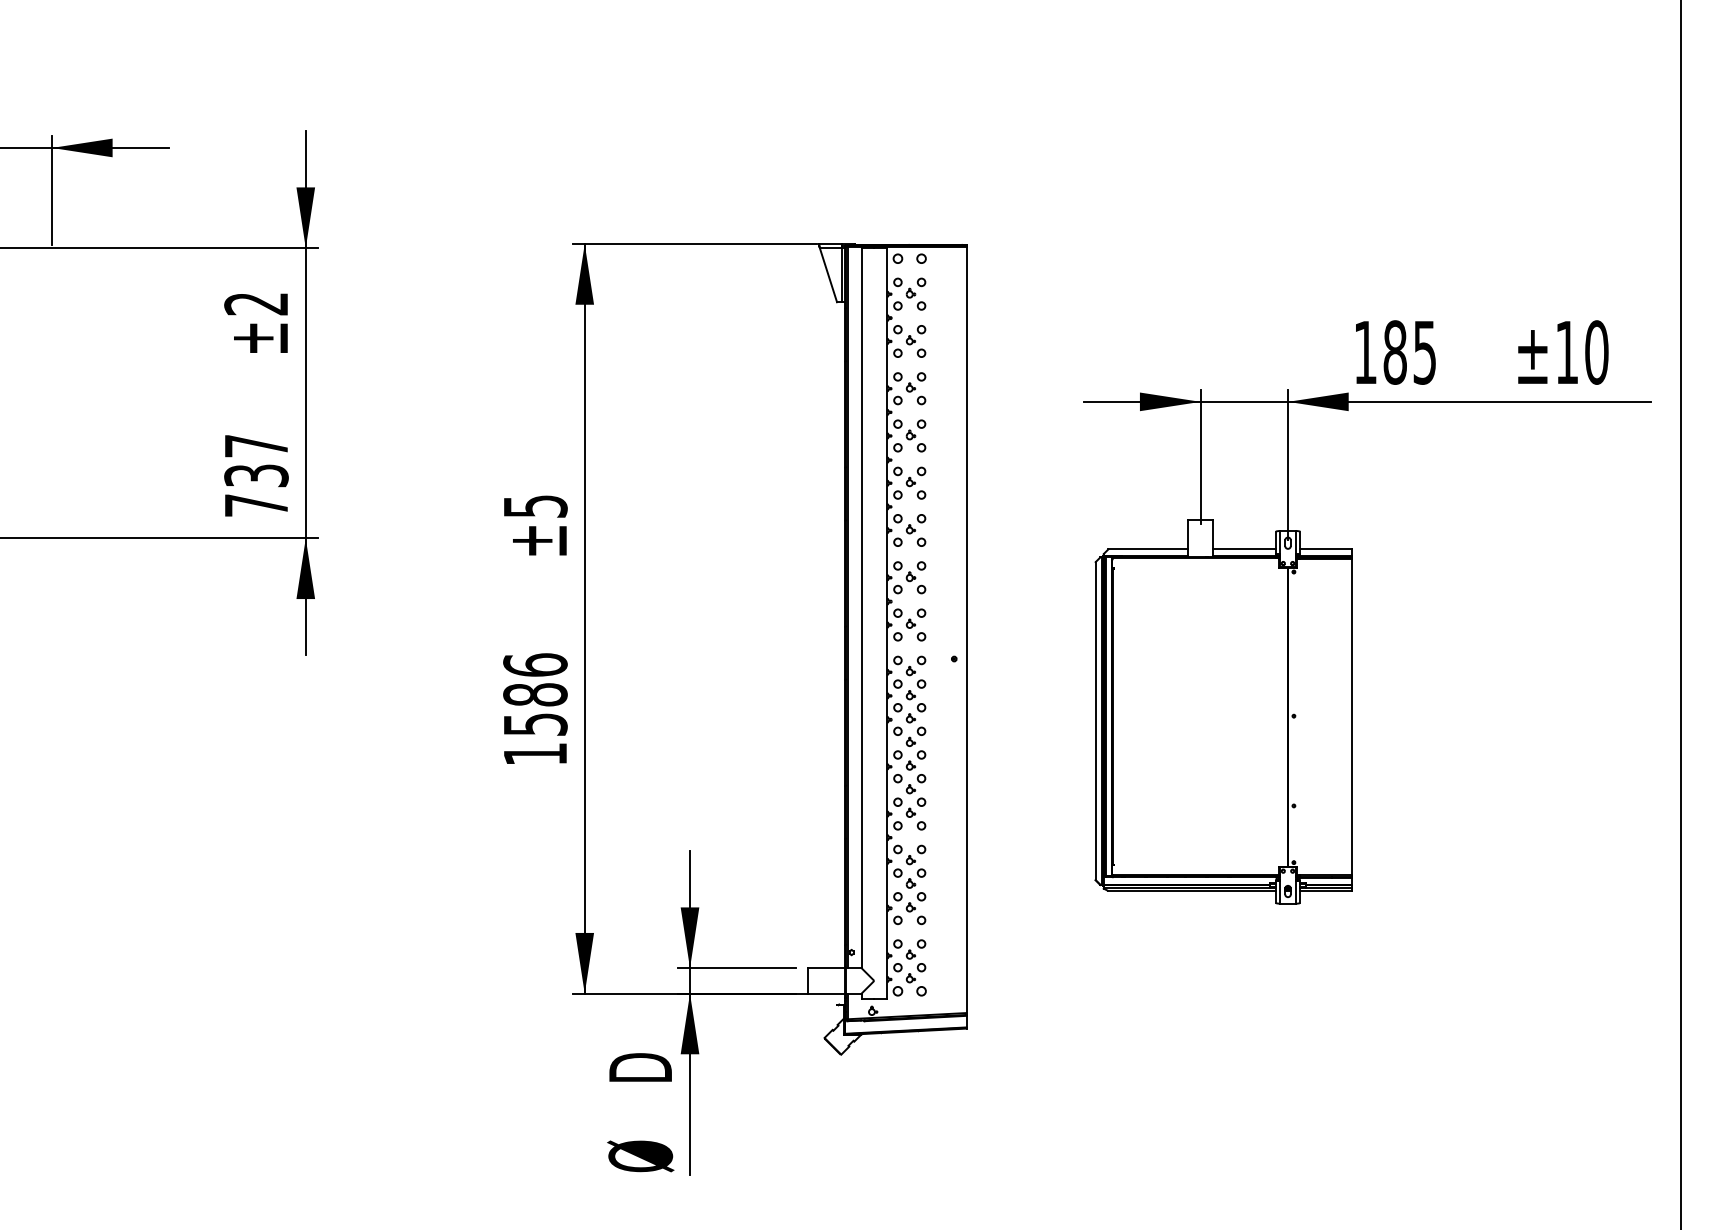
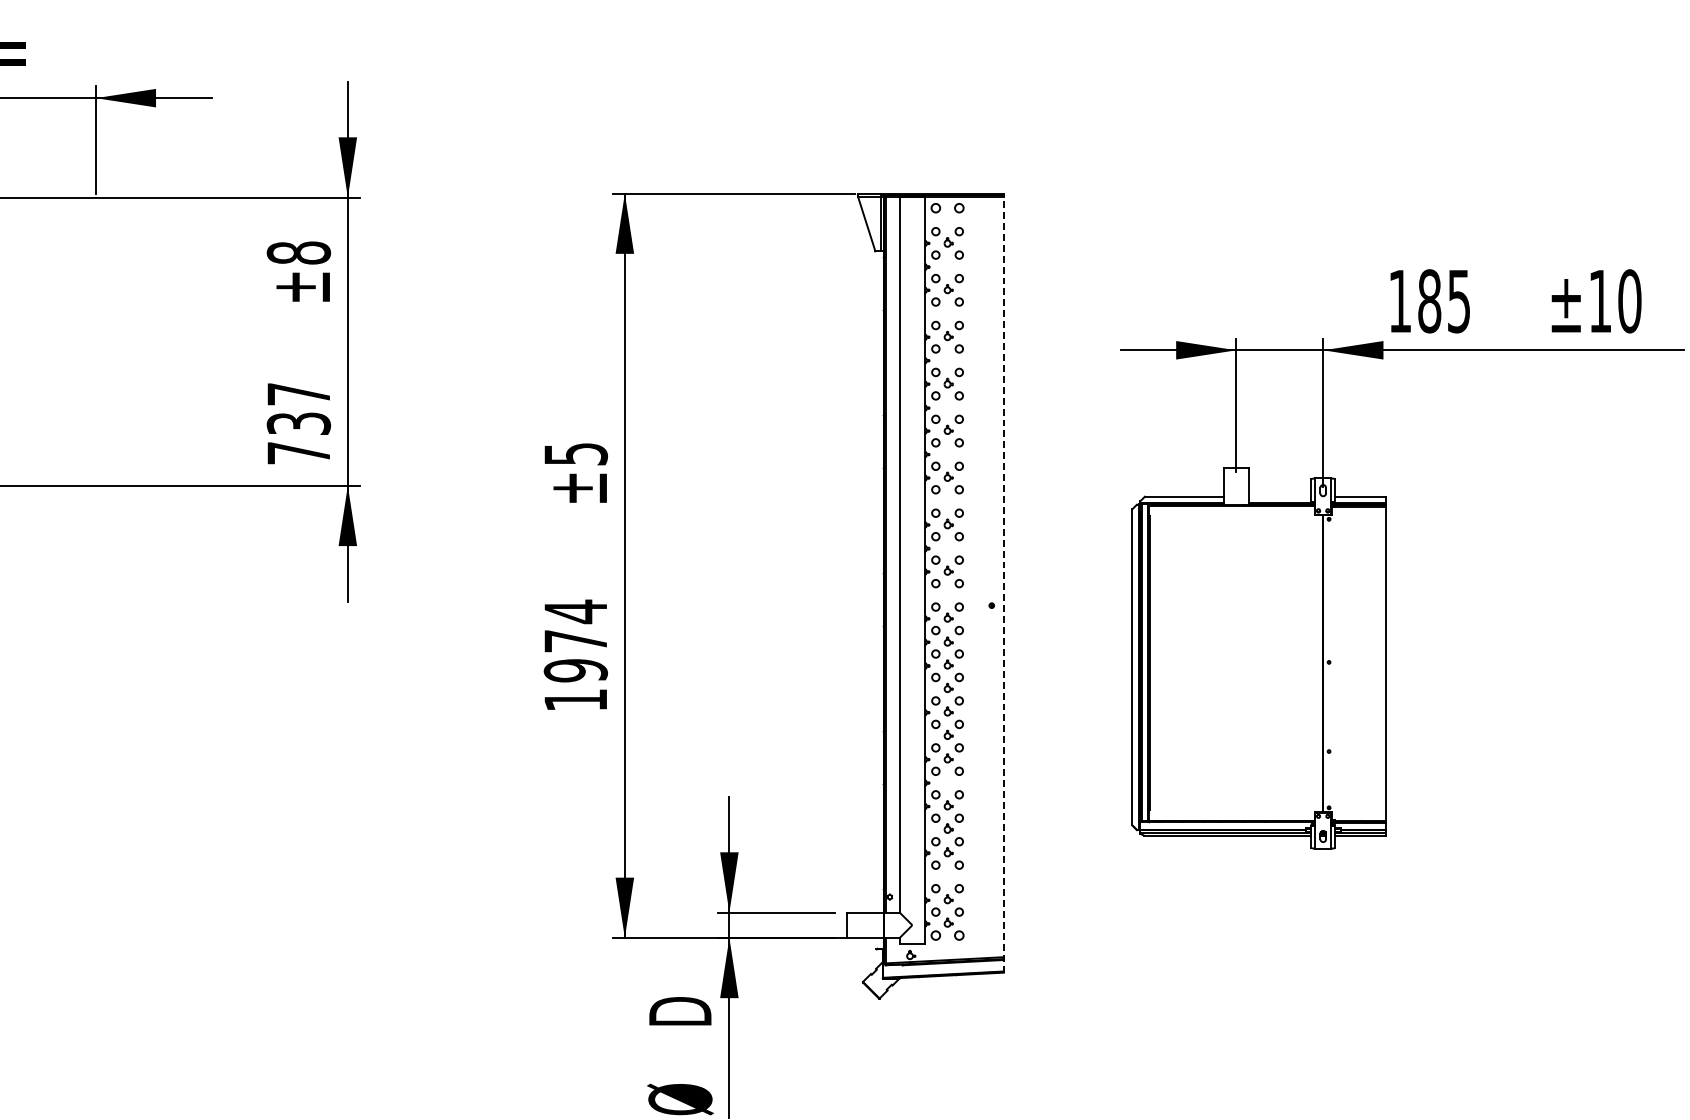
text: (256, 303) -> (298, 252), ±2 -> ±8
line: (1244, 549) -> (1279, 496), removed
line: (966, 636) -> (1003, 583), solid -> dashed
text: (535, 694) -> (575, 640), 1586 -> 1974

